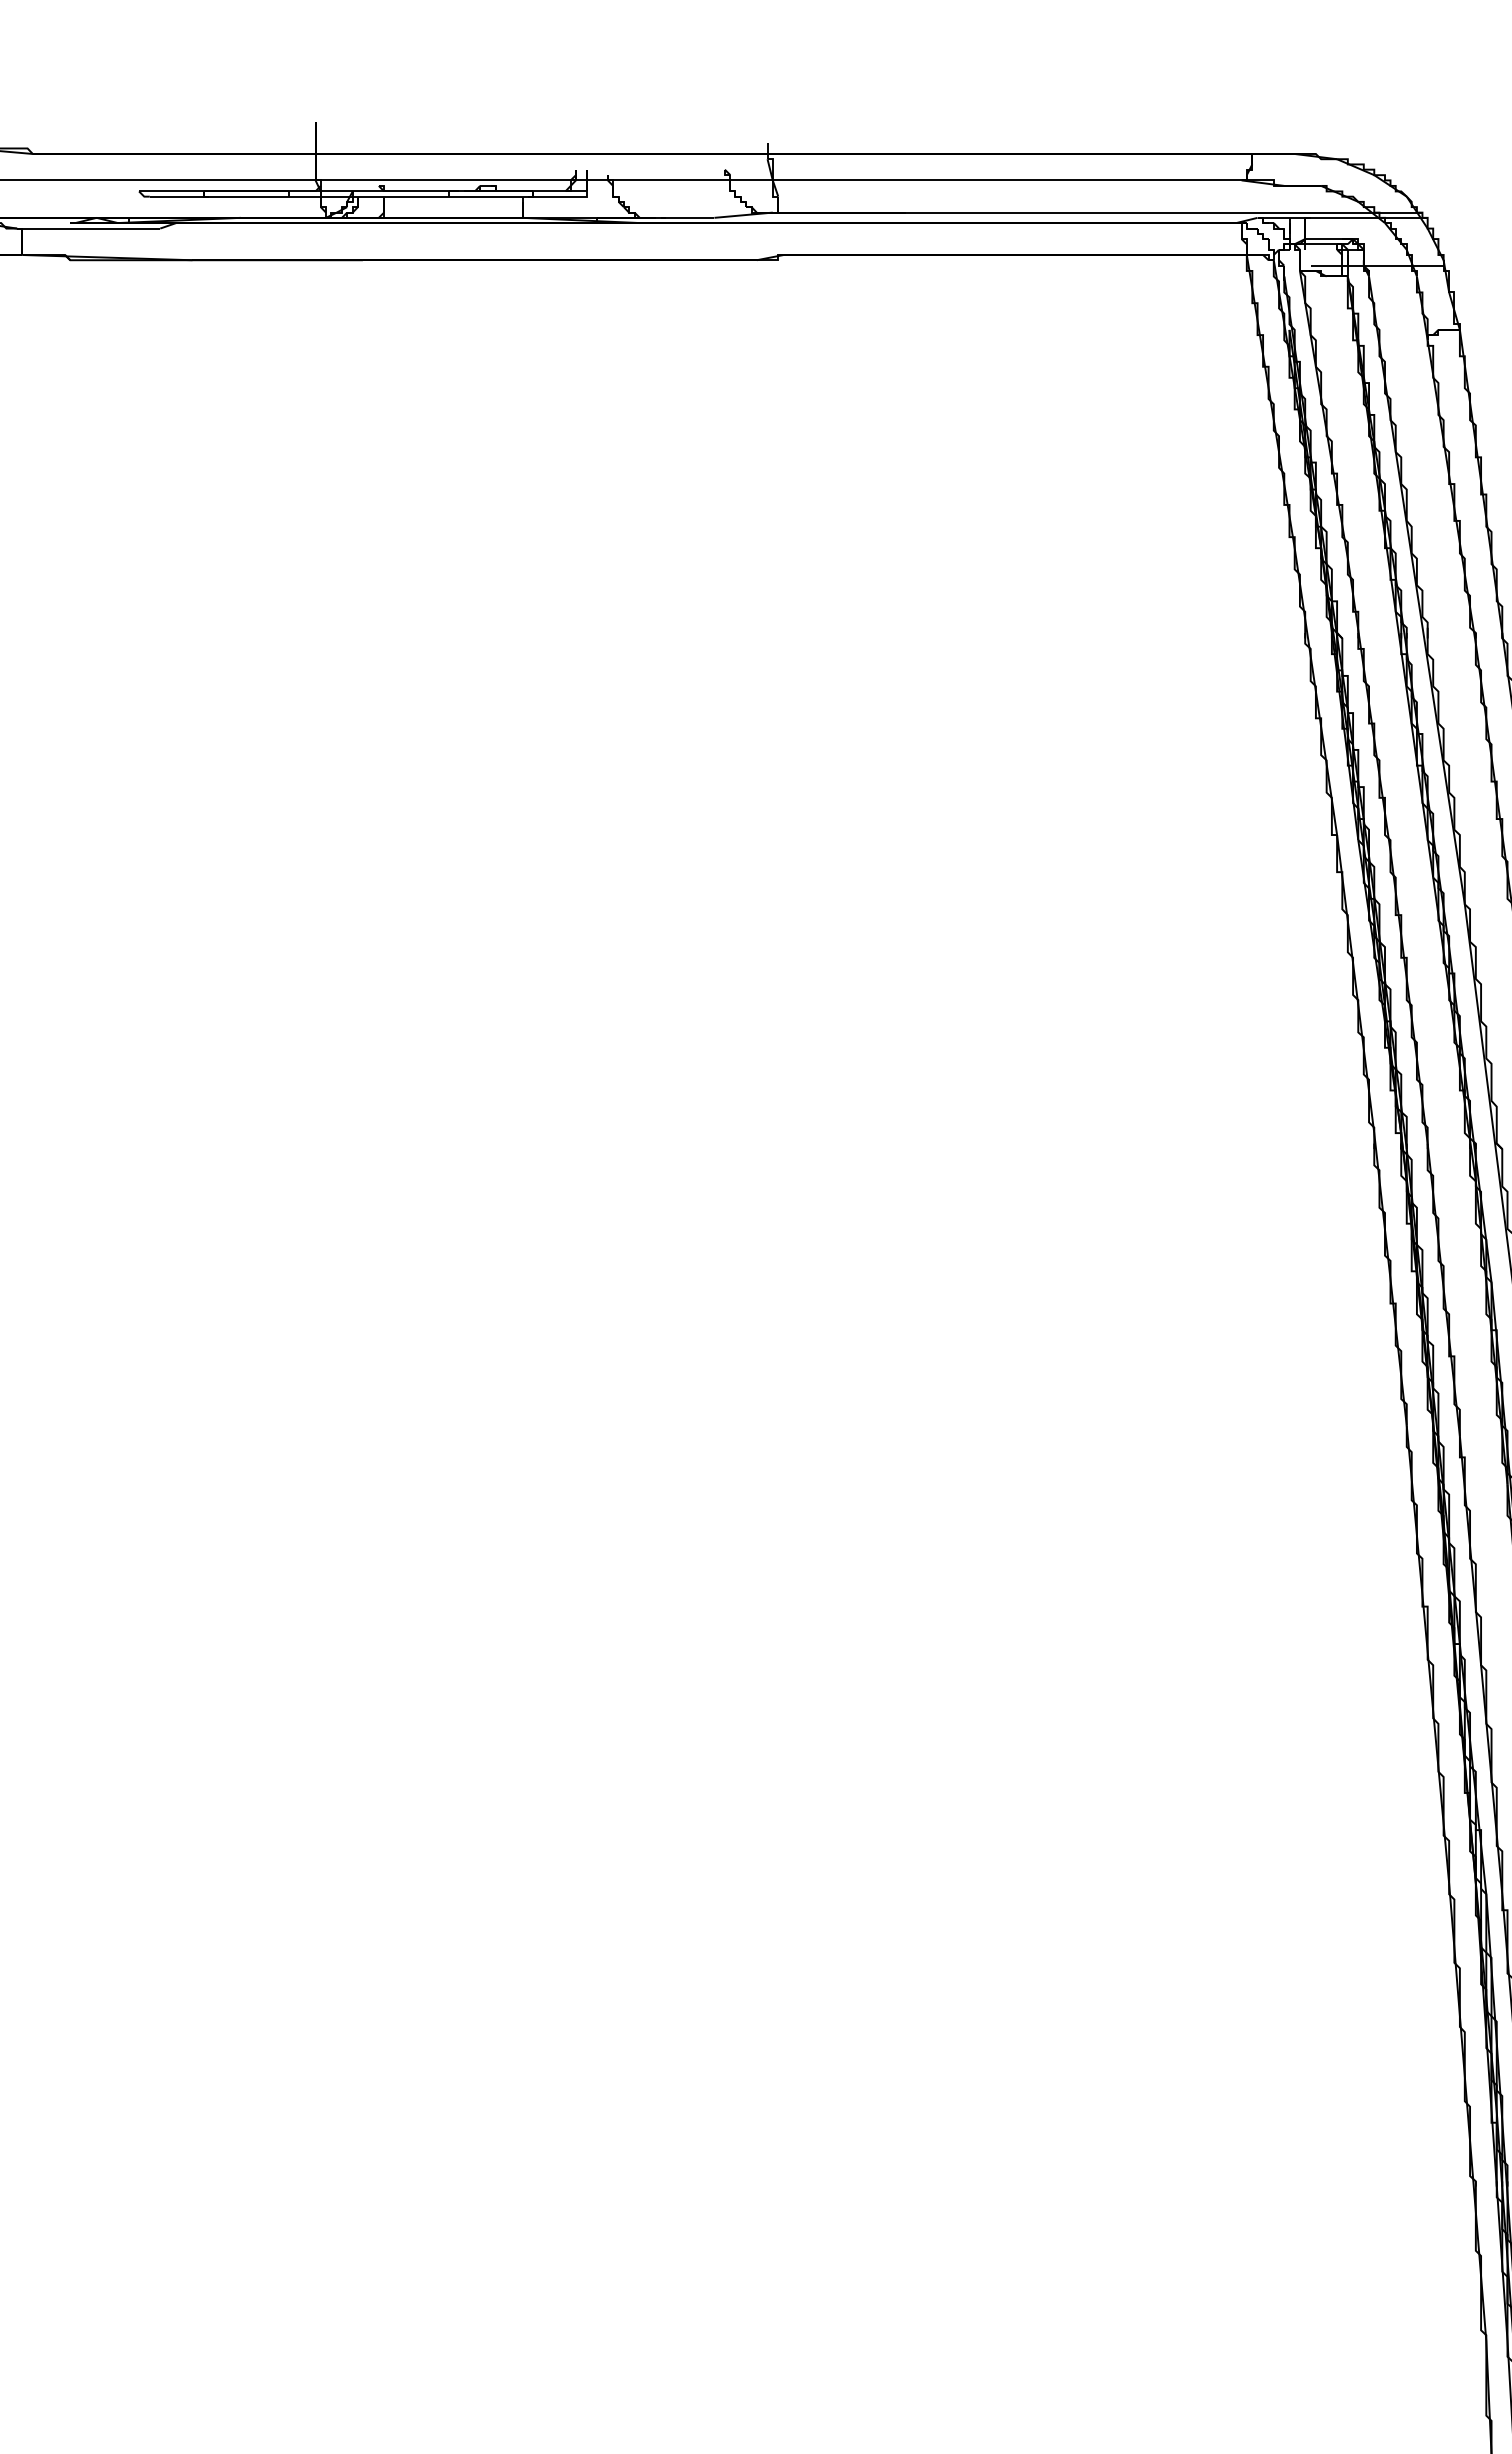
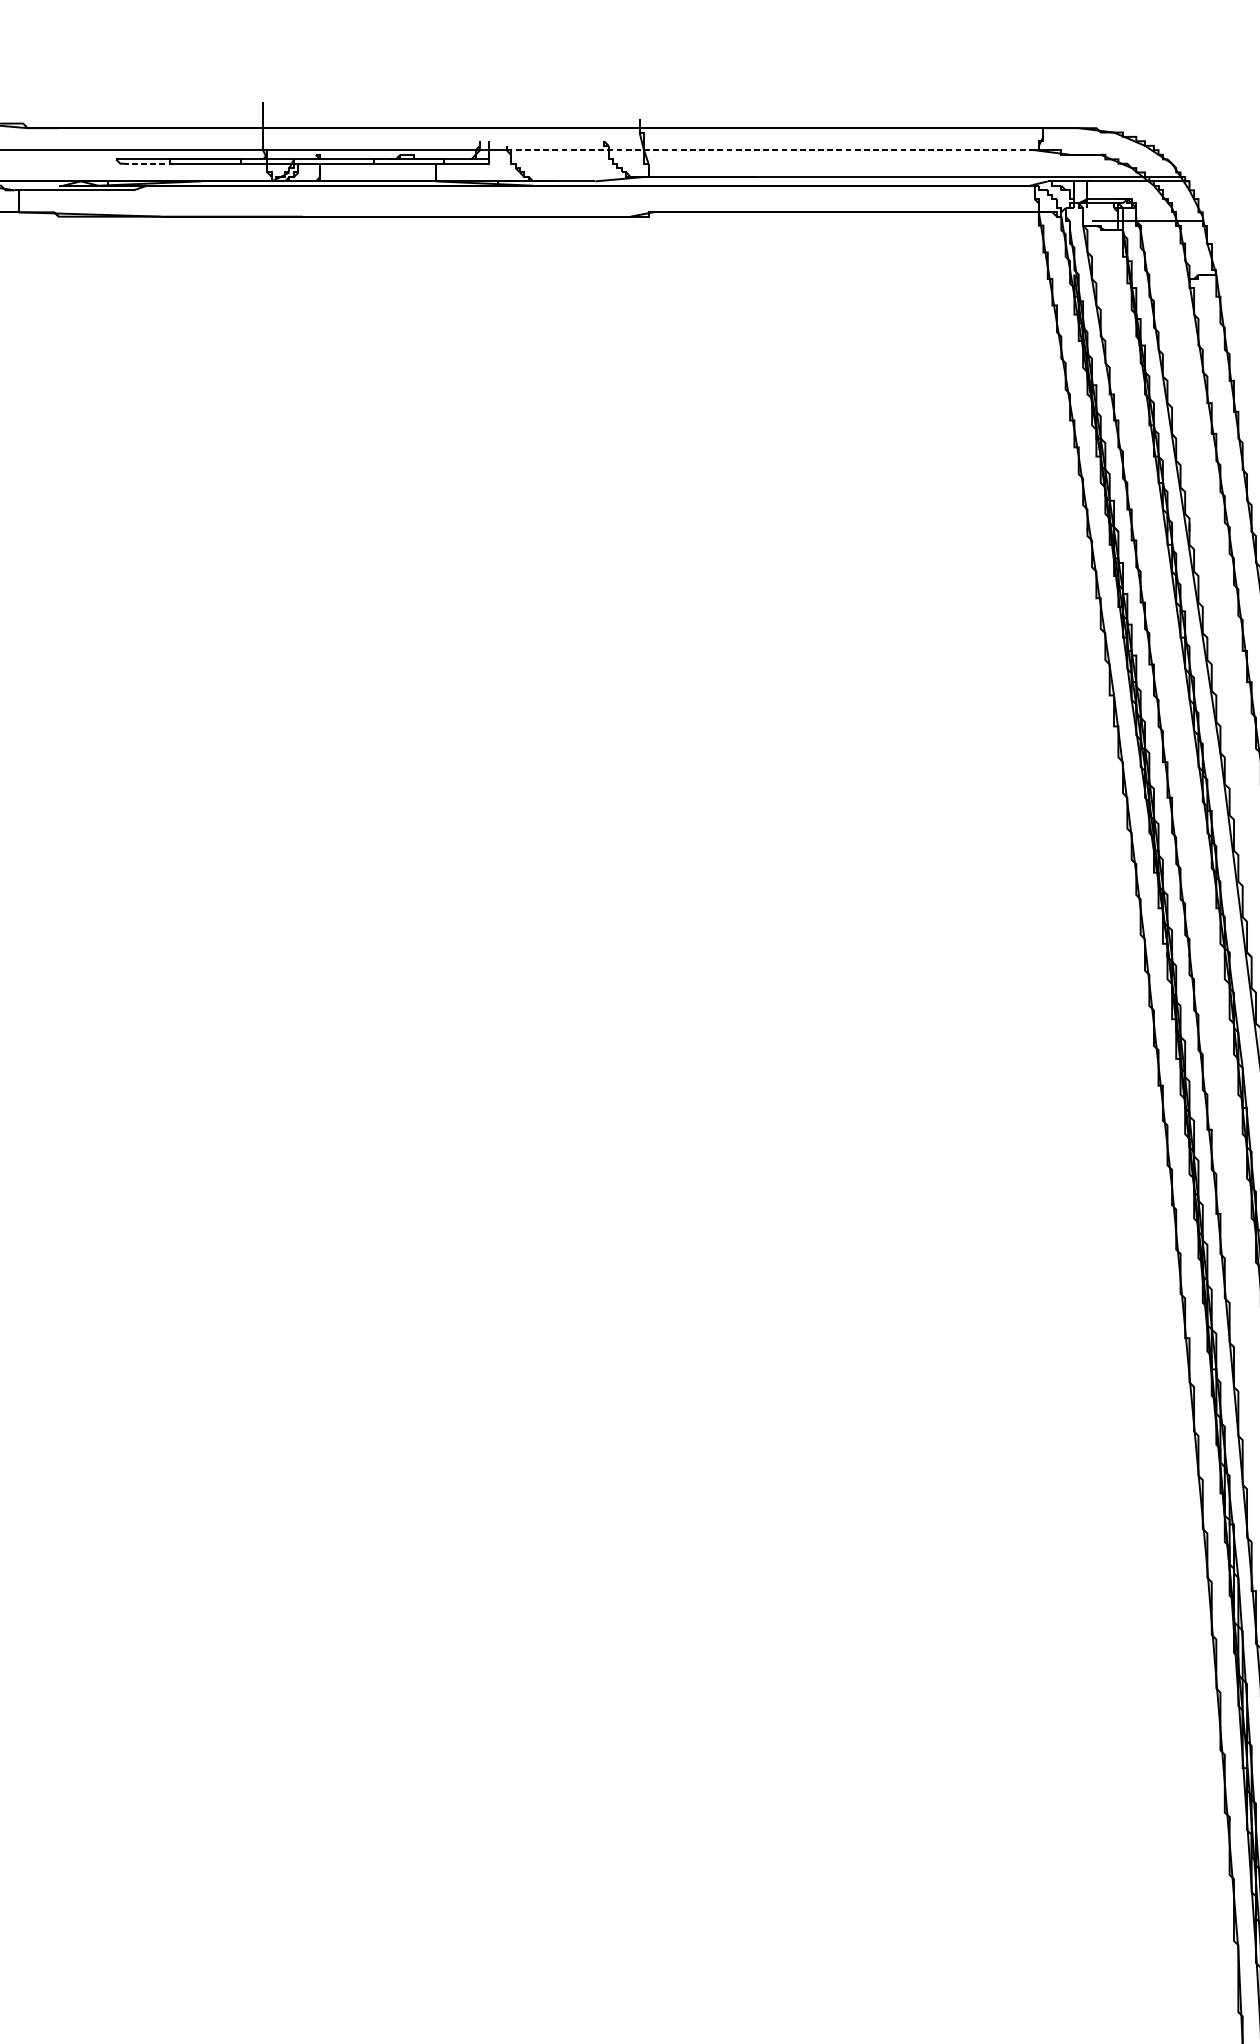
line: (924, 180) -> (770, 150), solid -> dashed
line: (179, 196) -> (149, 163), solid -> dashed

